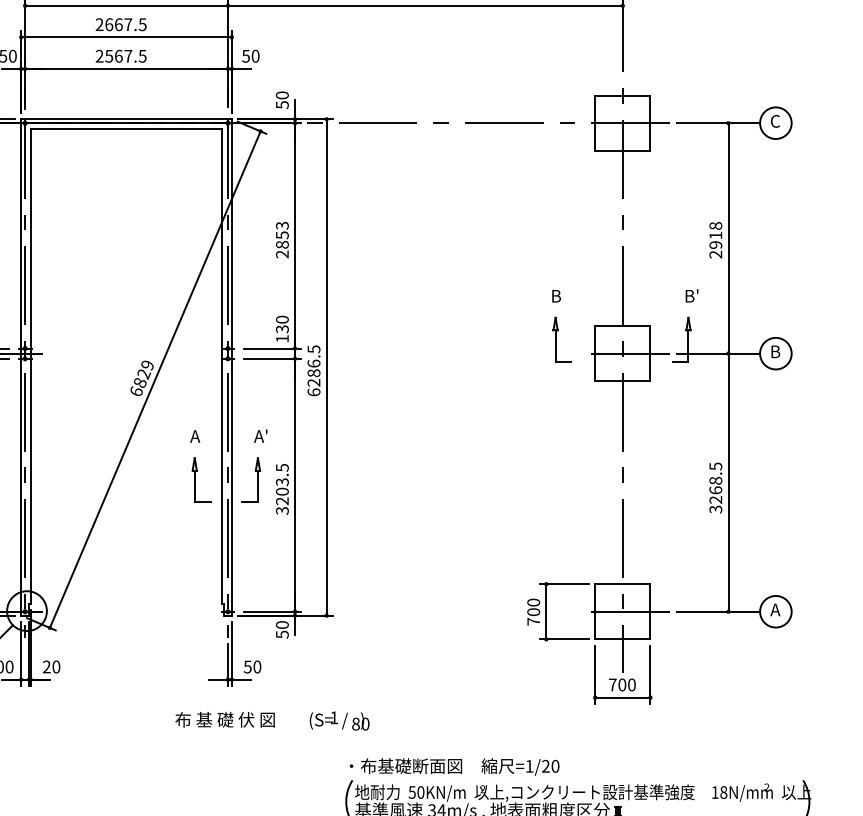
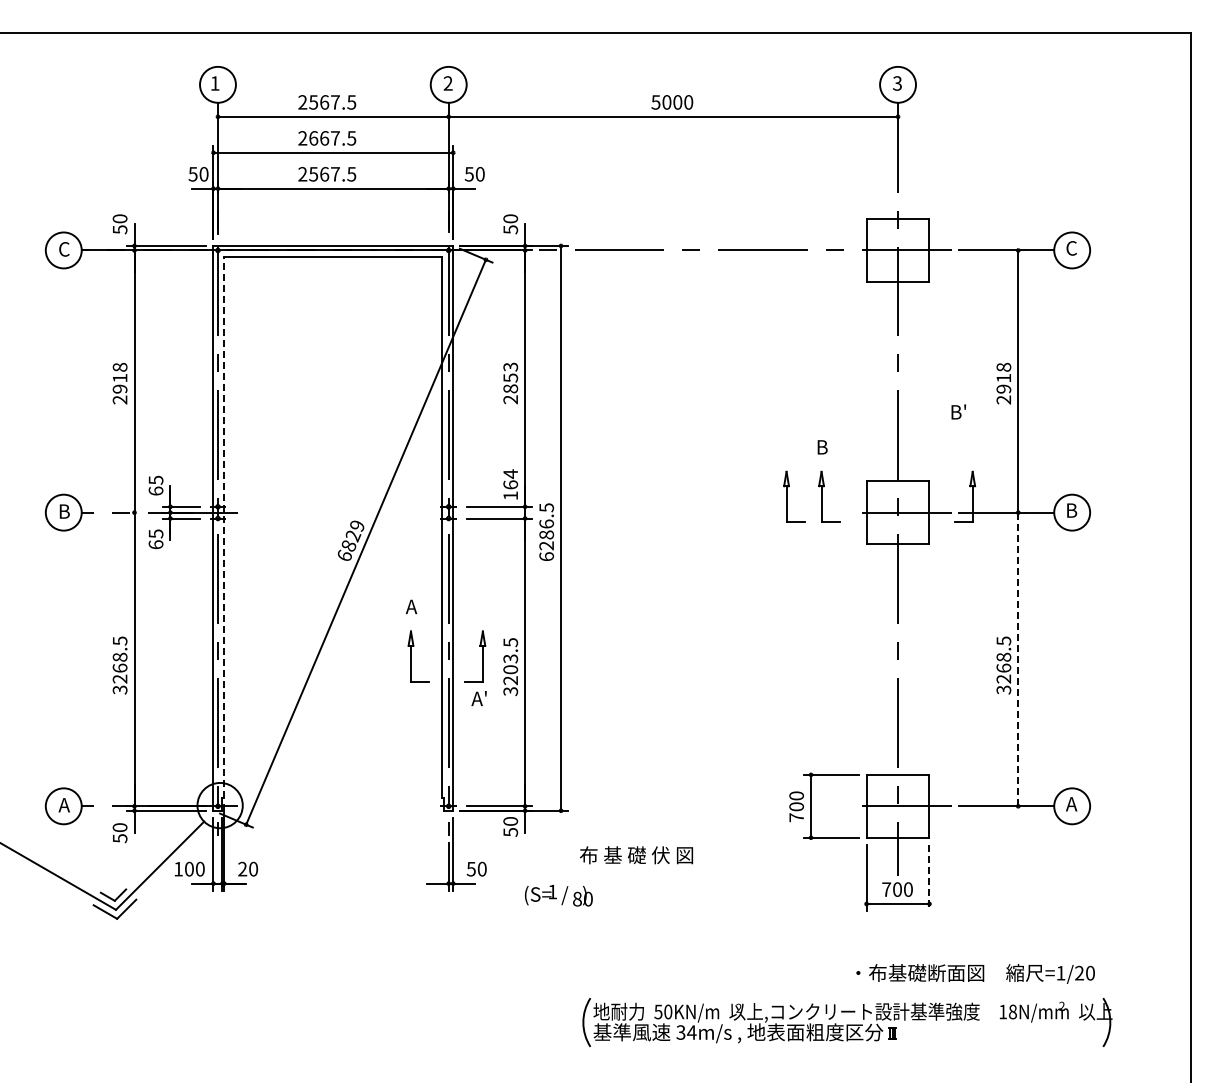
text: (691, 295) -> (958, 411), moved
text: (282, 324) -> (510, 479), 130 -> 164
part: (525, 339) -> (787, 496), added
line: (30, 366) -> (224, 527), solid -> dashed
text: (260, 436) -> (478, 698), moved
line: (728, 482) -> (1018, 659), solid -> dashed
line: (650, 675) -> (929, 878), solid -> dashed
text: (225, 720) -> (636, 855), moved
text: (339, 720) -> (558, 895), moved
text: (454, 766) -> (975, 973), moved

